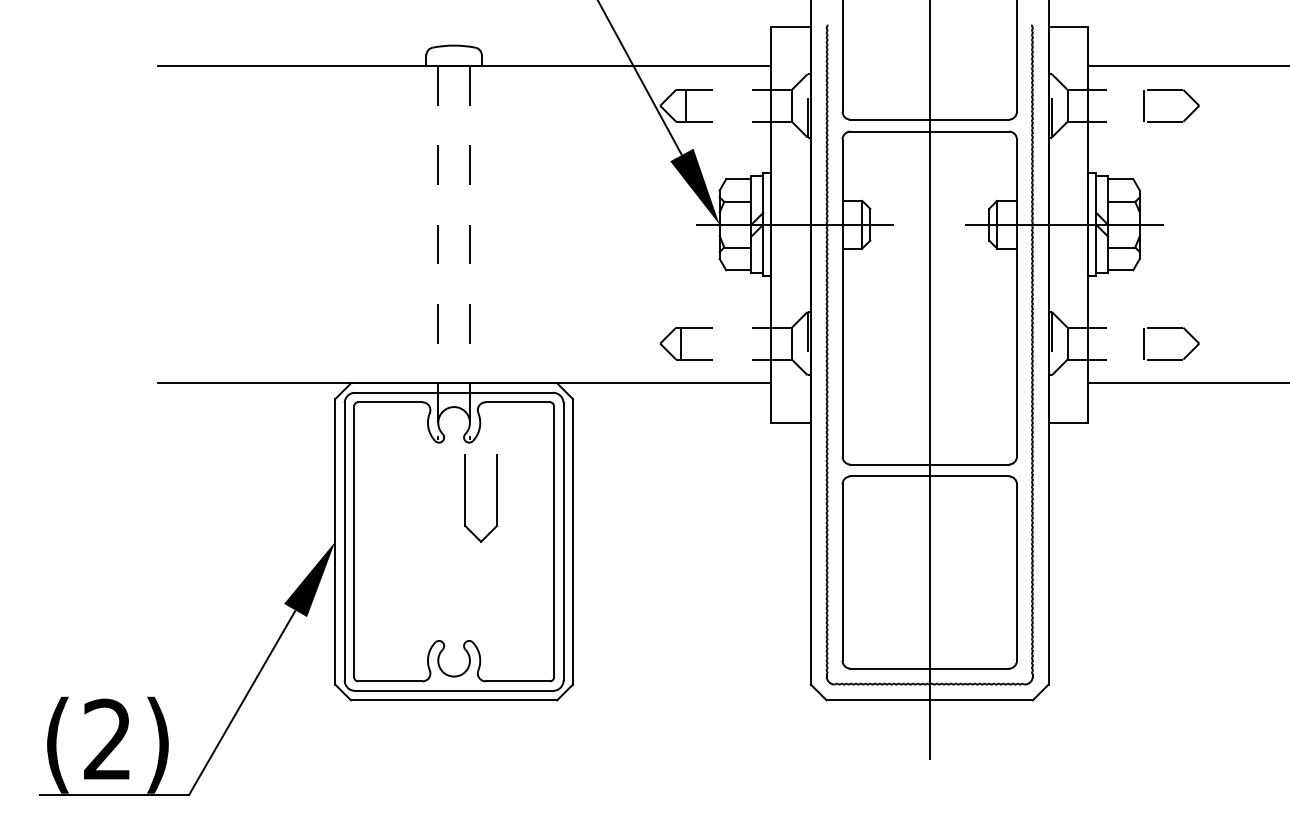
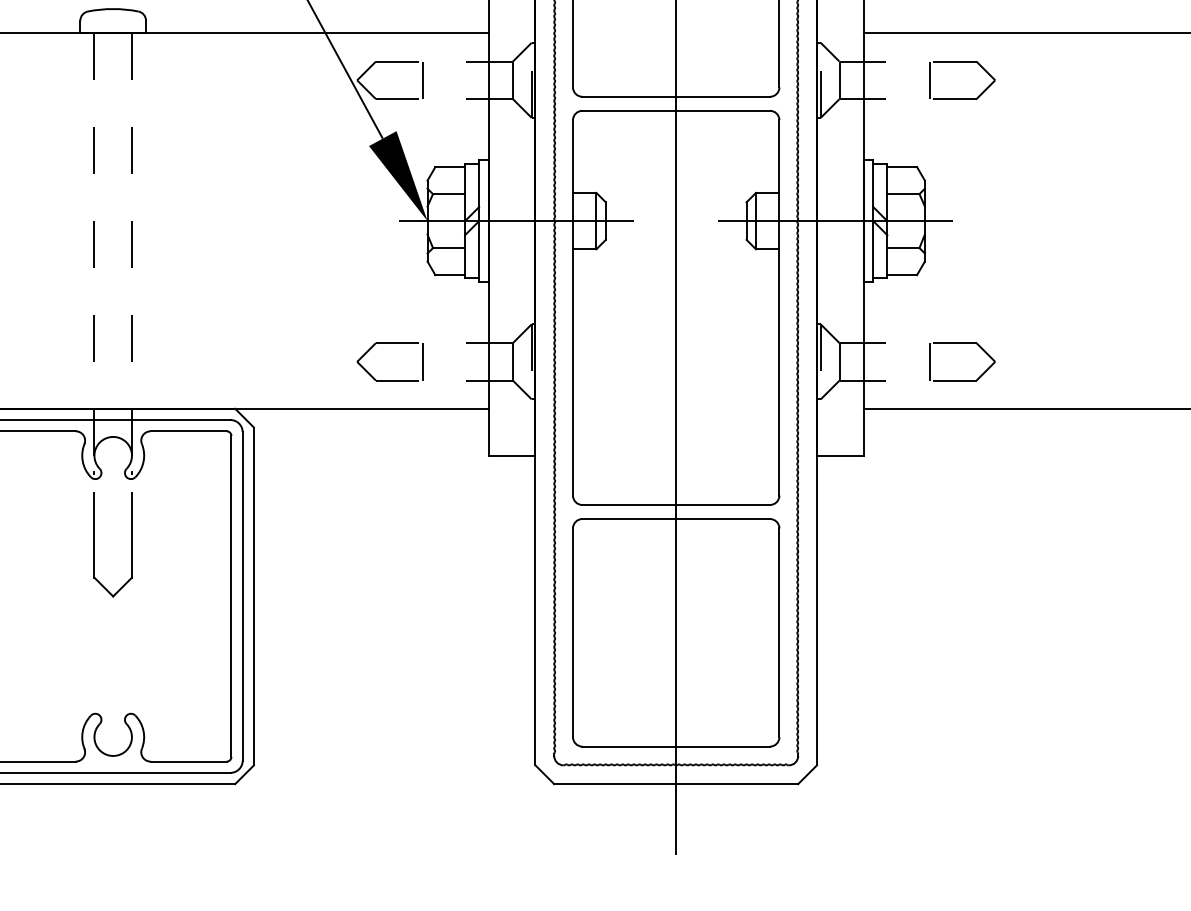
line: (685, 105) -> (422, 79), moved
line: (680, 343) -> (422, 361), moved
part: (465, 498) -> (94, 545), moved

